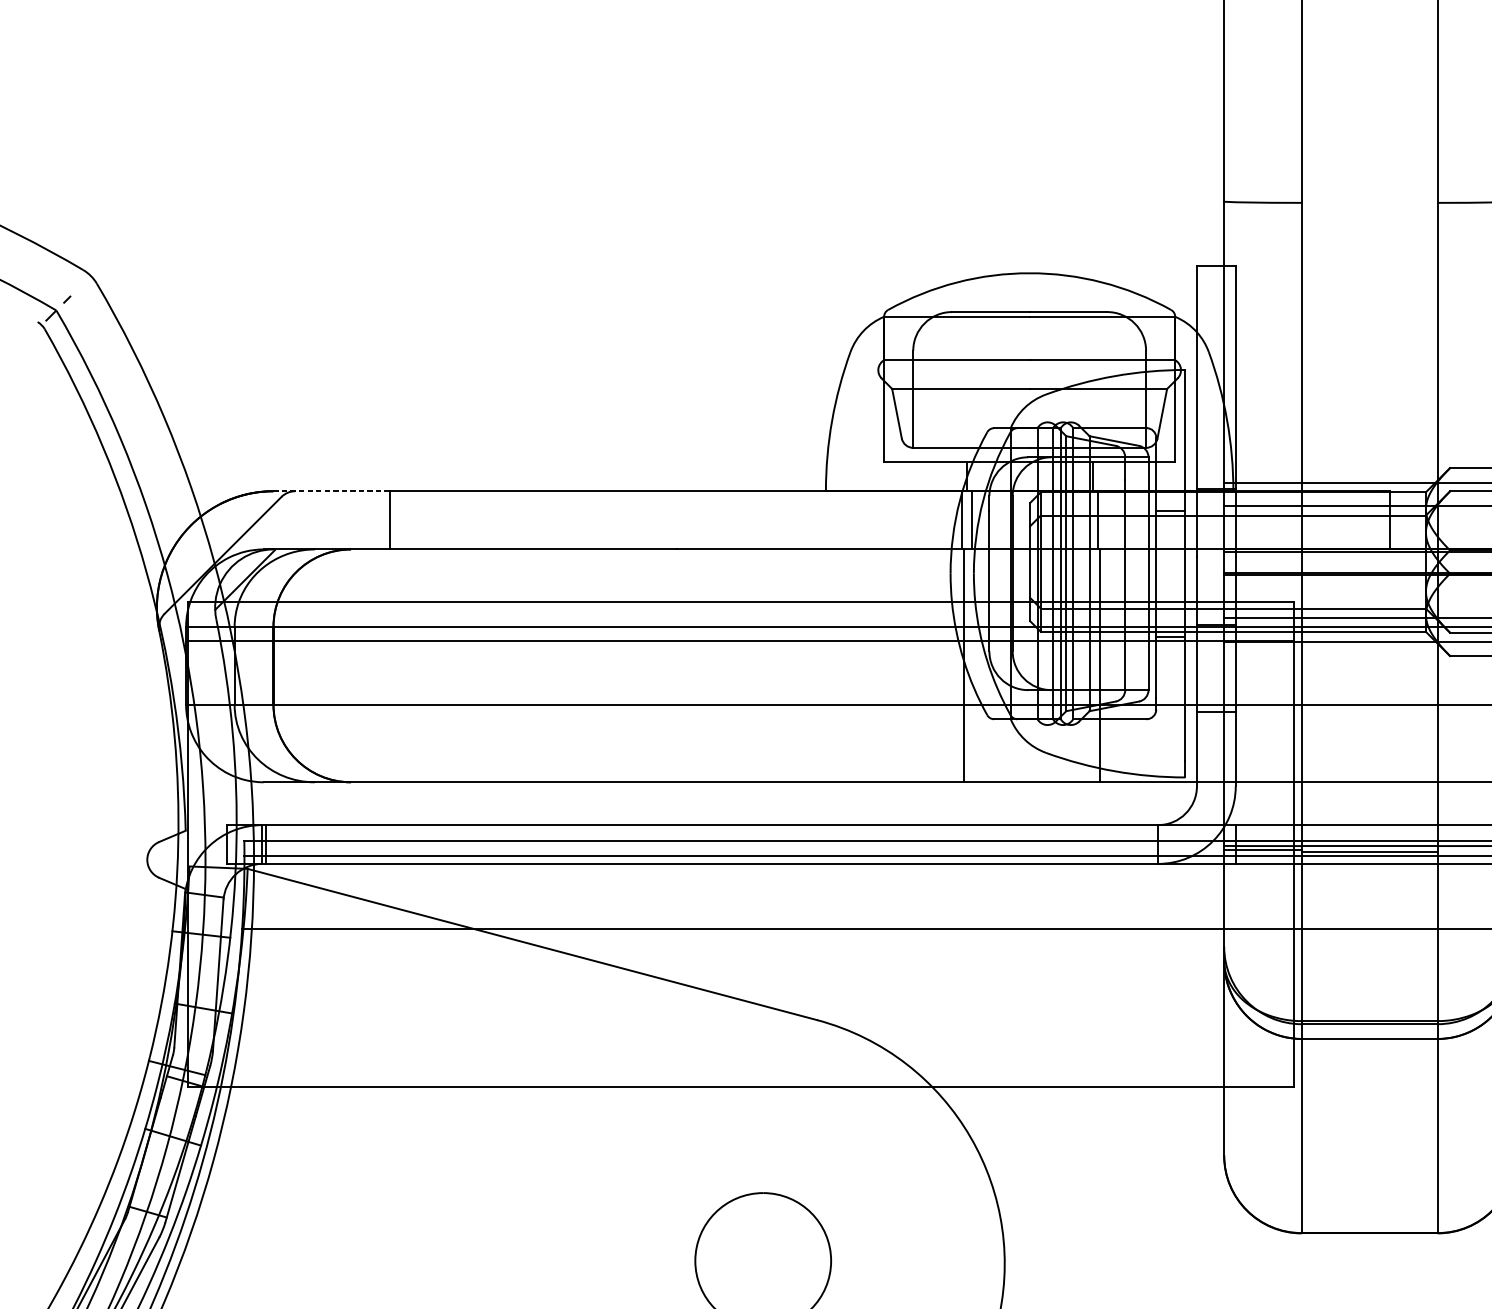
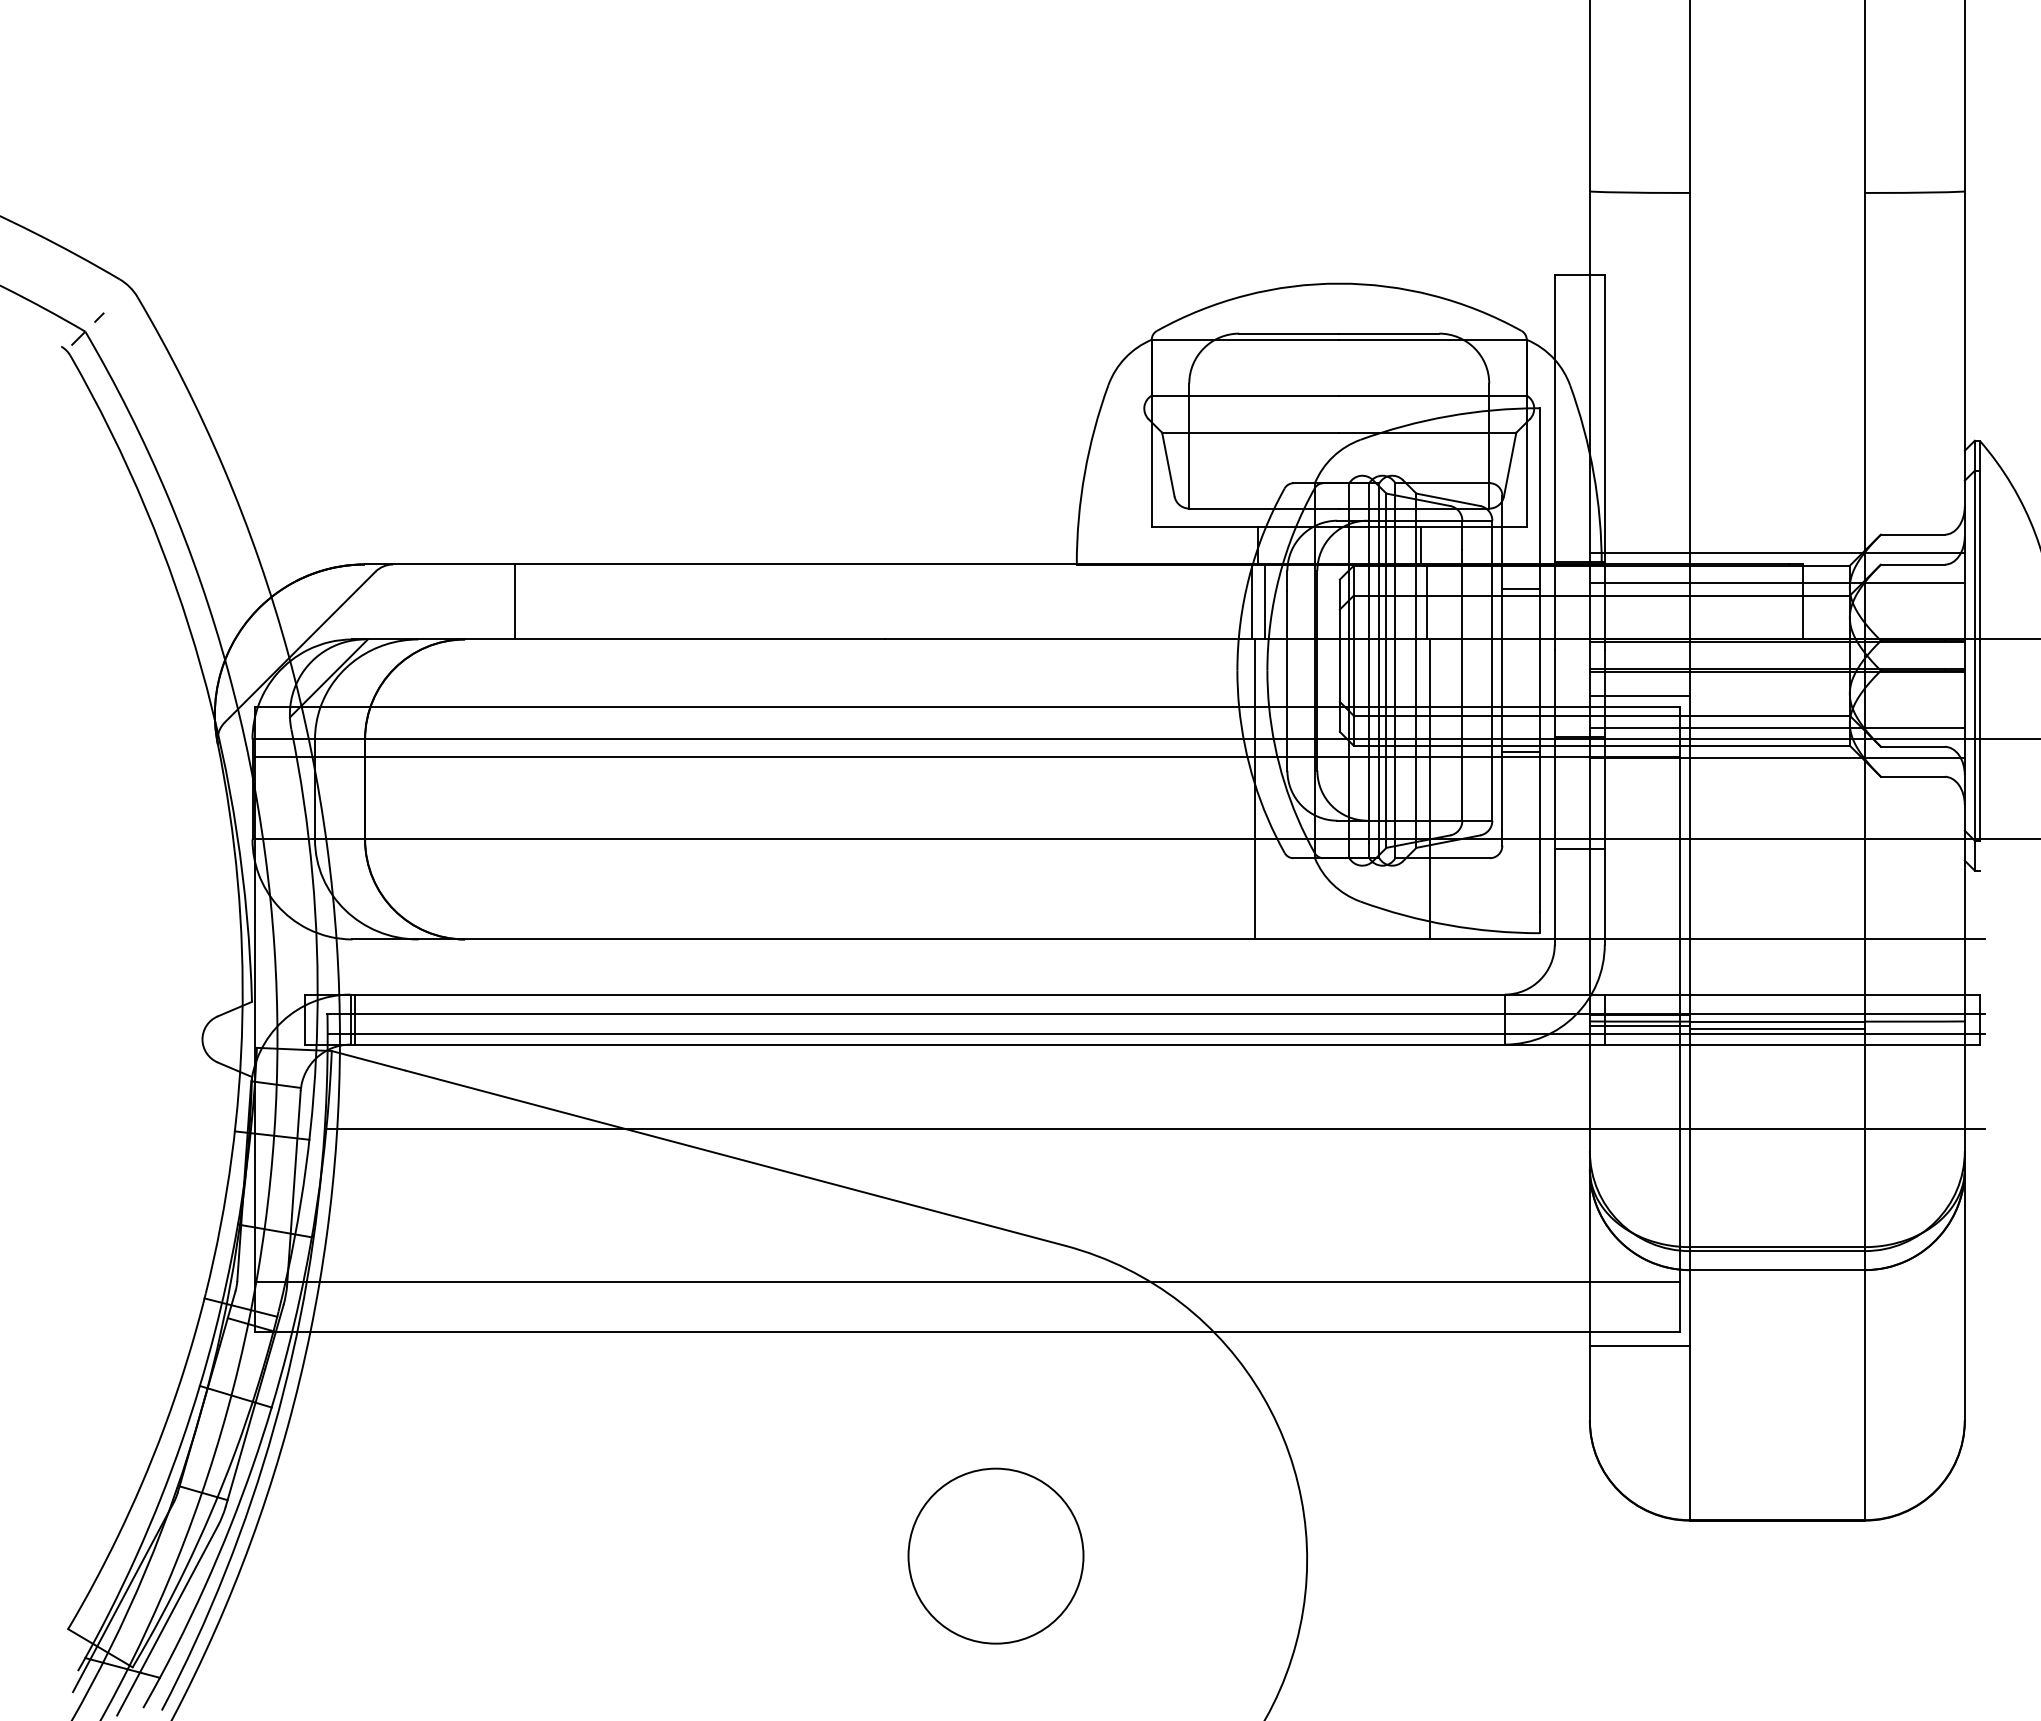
line: (331, 491) -> (439, 564), dashed -> solid
line: (1262, 592) -> (1639, 695), added
line: (740, 1048) -> (966, 1282), added
line: (1262, 1097) -> (1639, 1345), added

